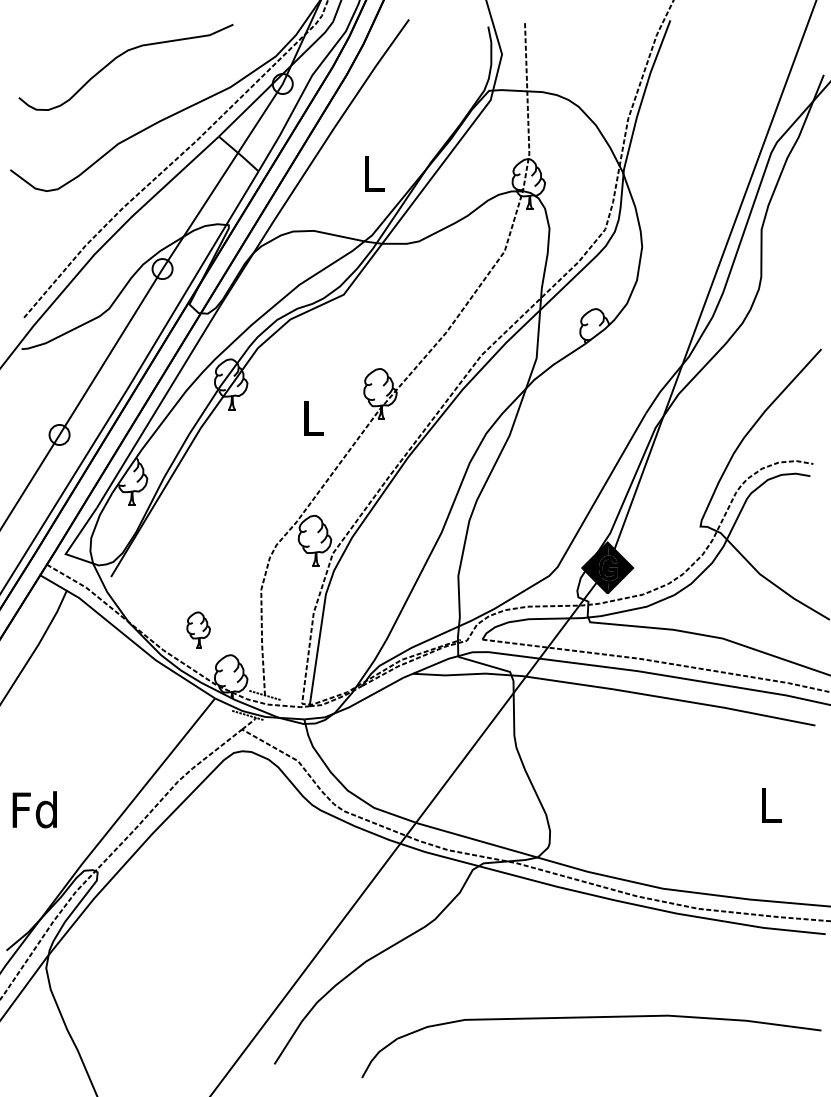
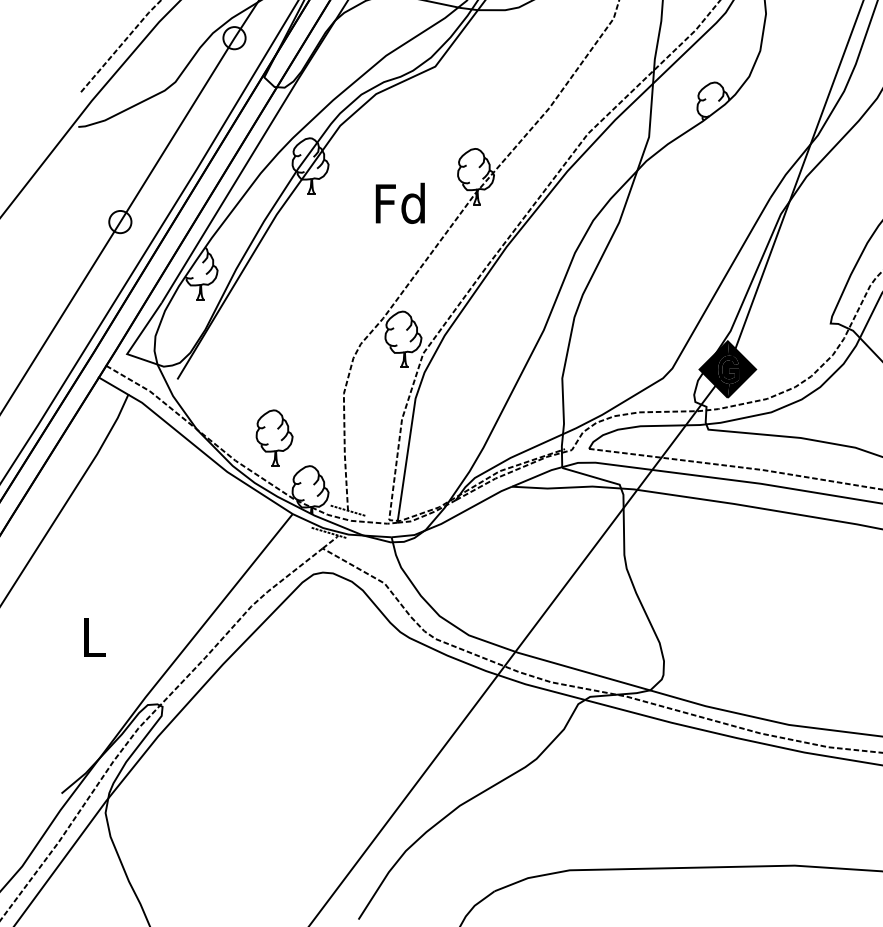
text: (312, 417) -> (400, 202), L -> Fd
part: (198, 629) -> (274, 437), size x1.43
text: (34, 809) -> (92, 637), Fd -> L

